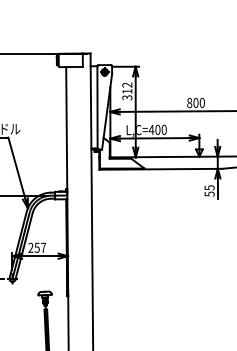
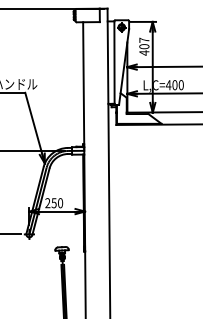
text: (127, 91) -> (144, 46), 312 -> 407
text: (43, 247) -> (60, 202), 257 -> 250

